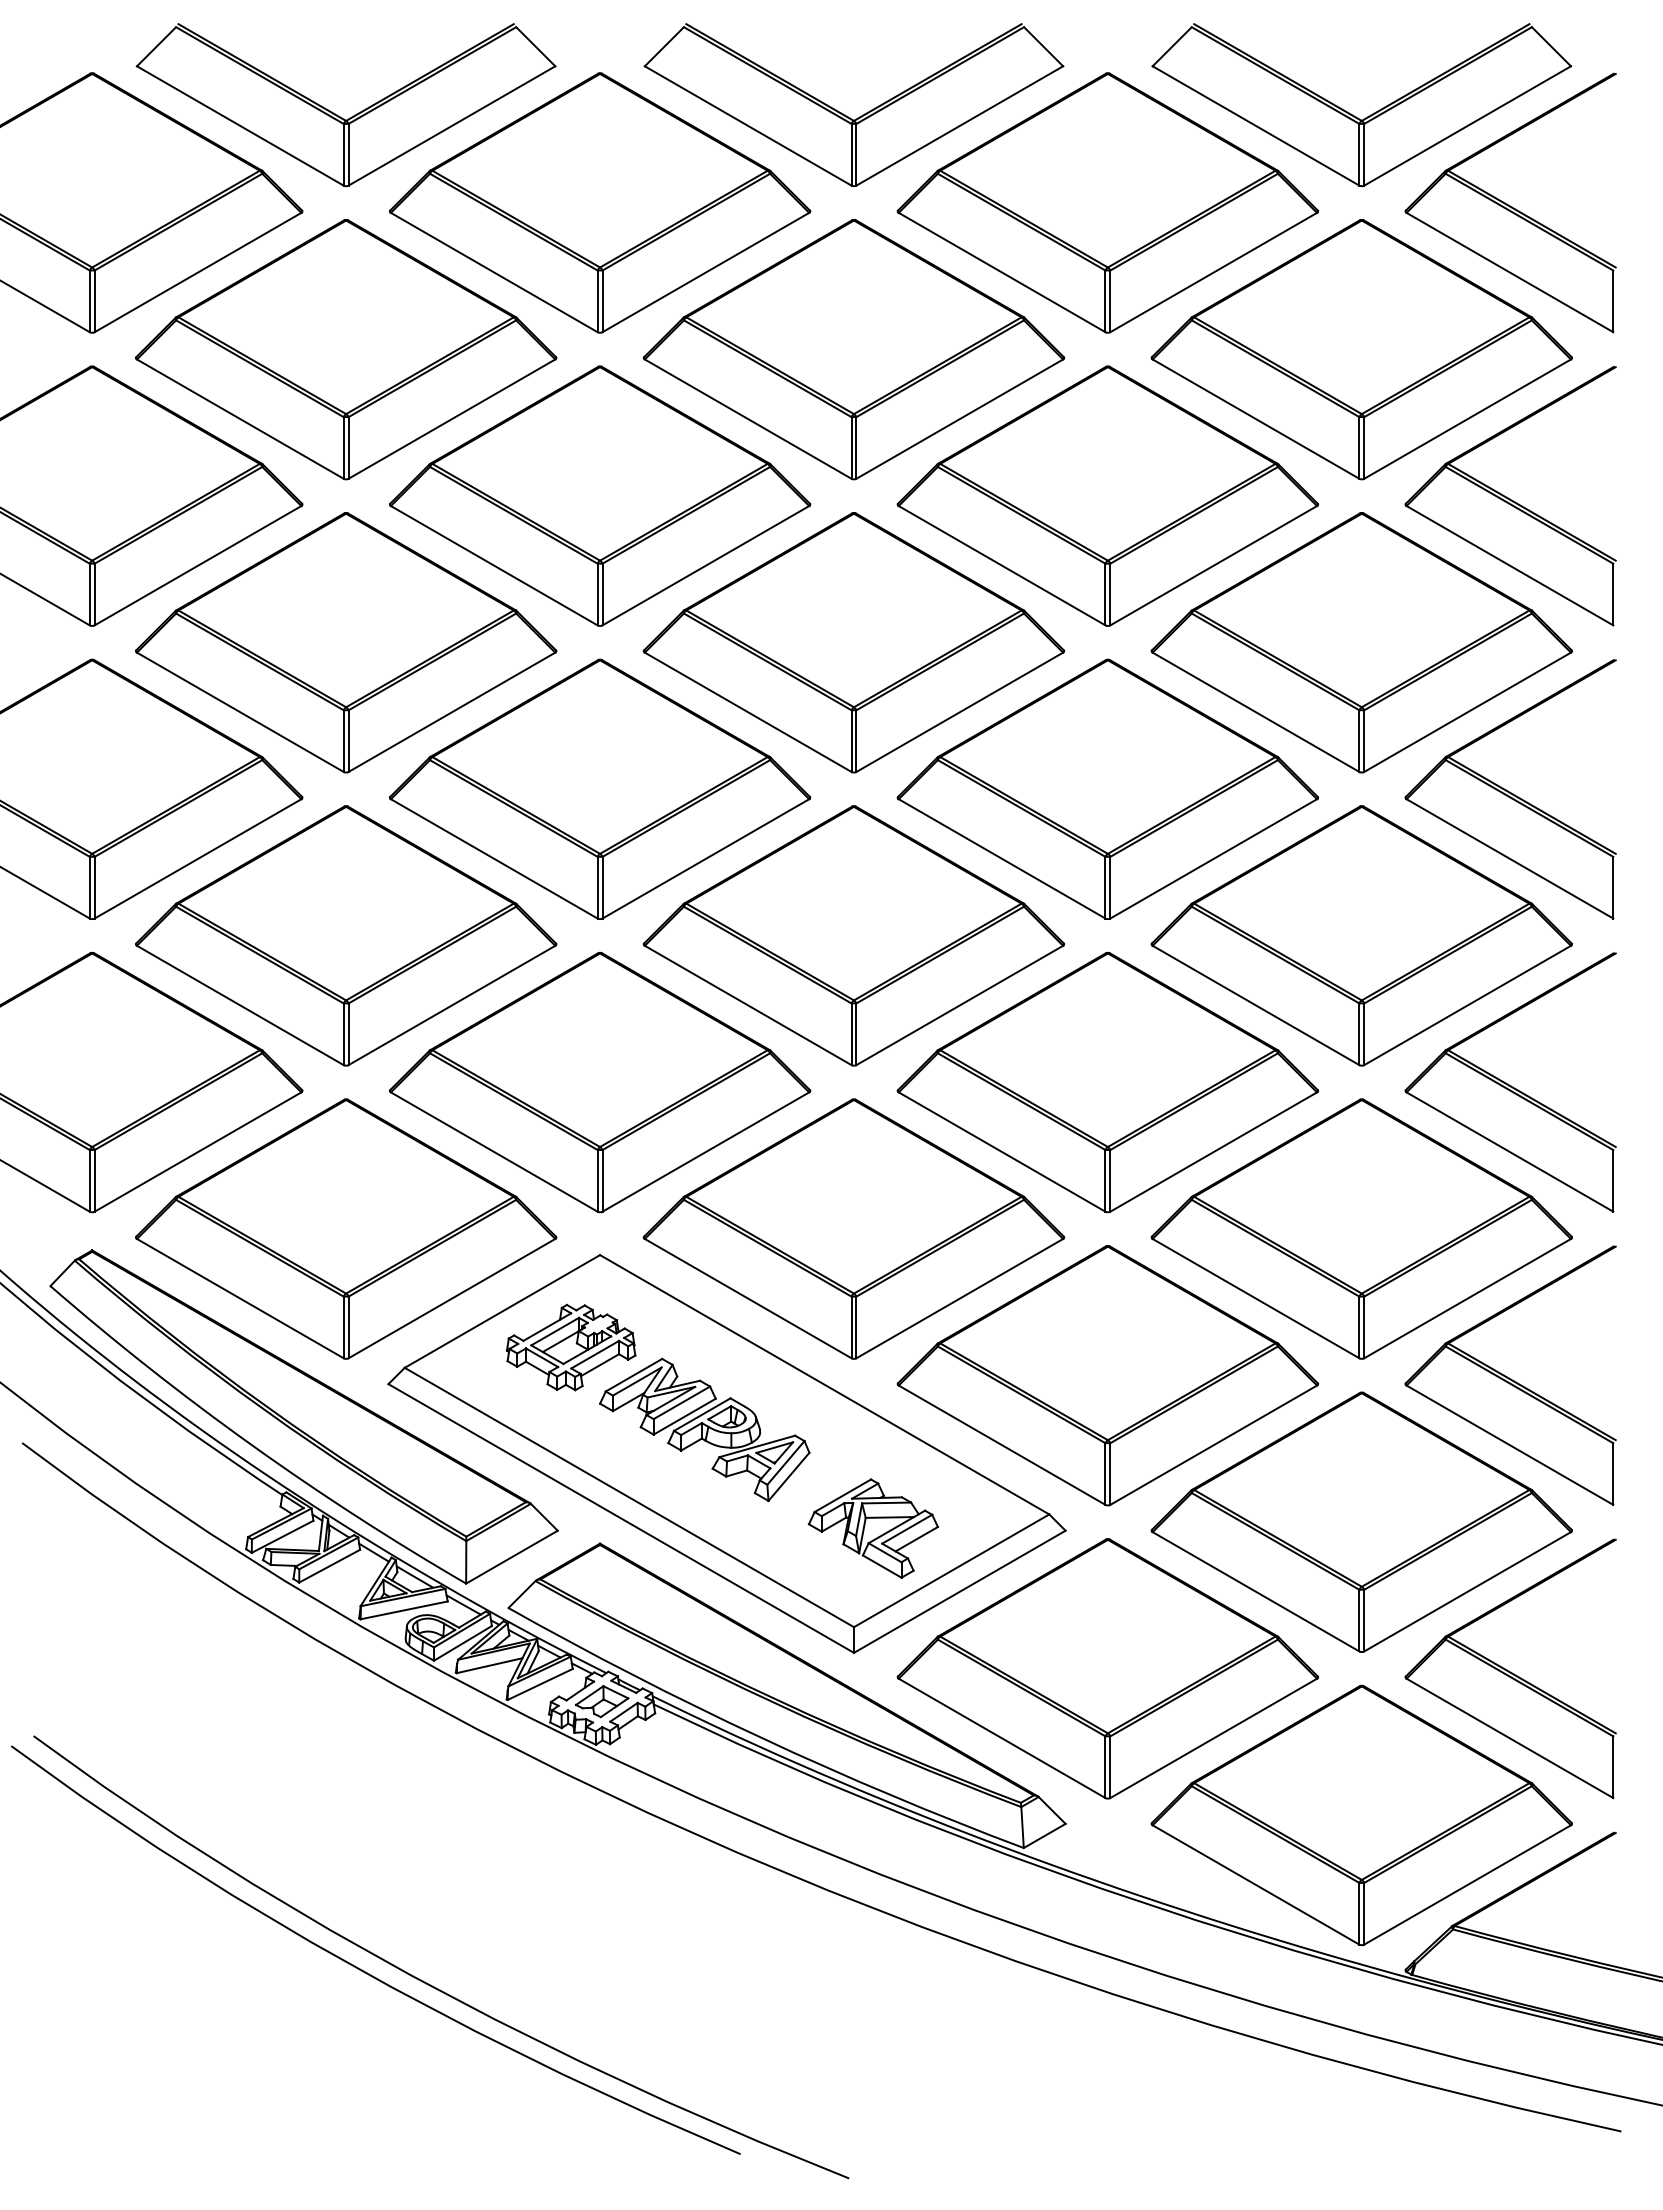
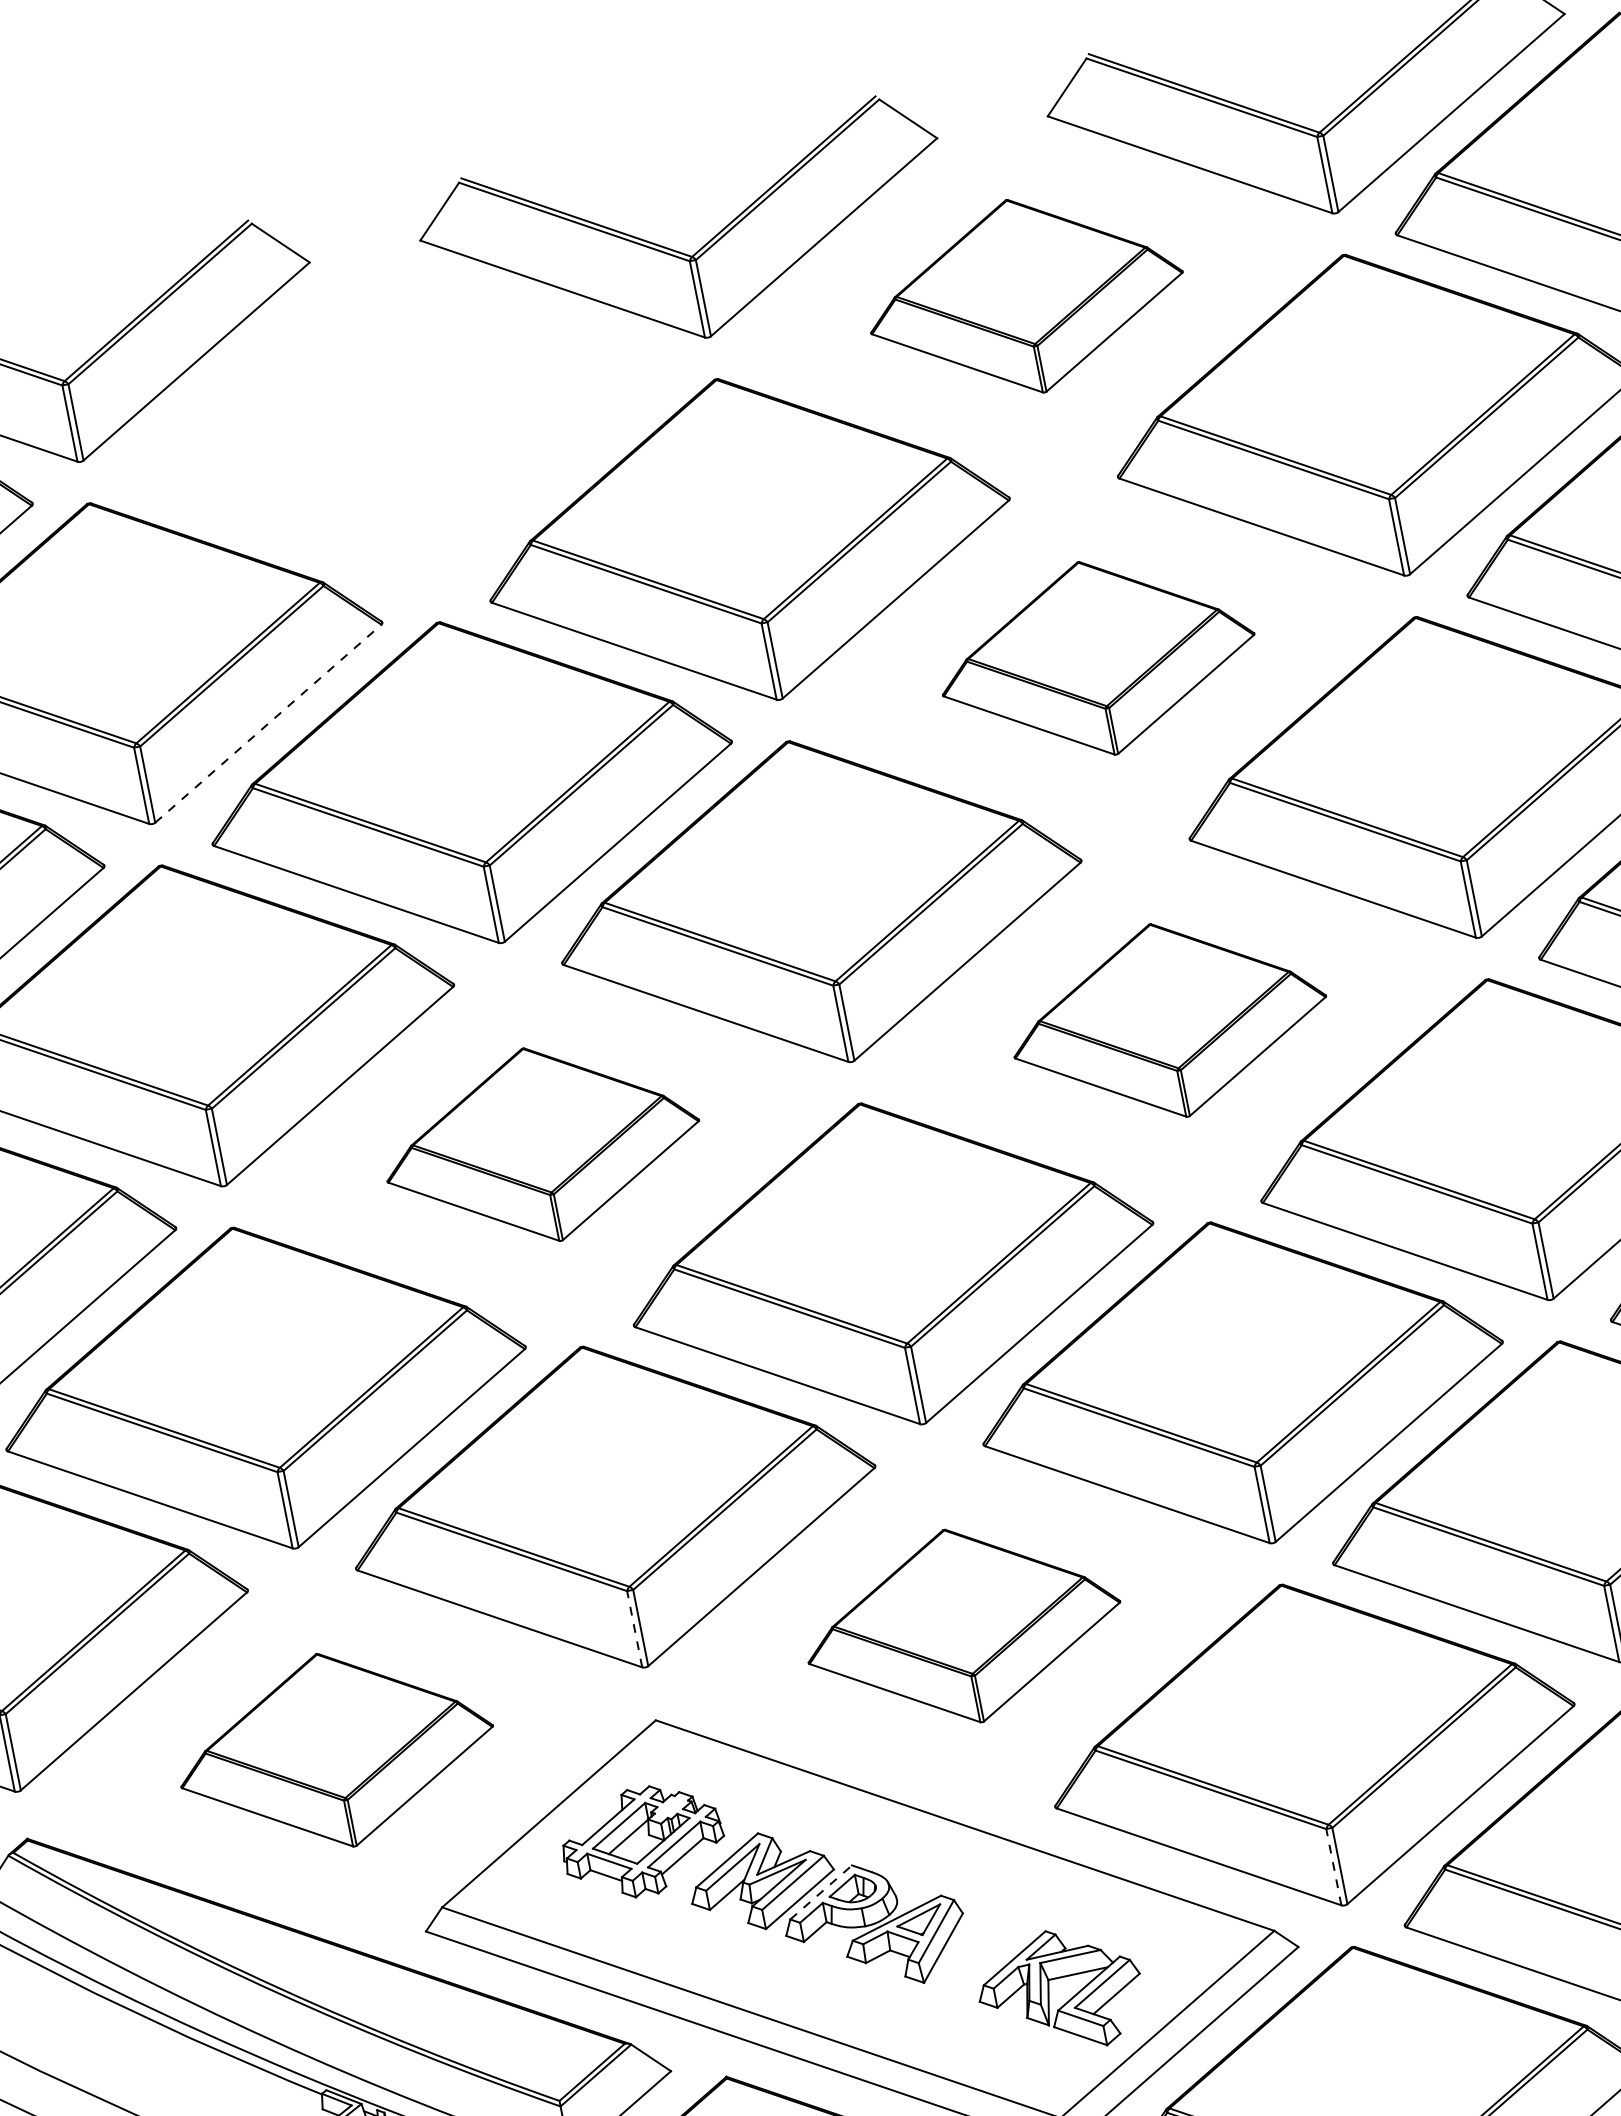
part: (600, 202) -> (398, 419), removed
part: (1107, 202) -> (1025, 295), size x0.6
line: (452, 418) -> (268, 722), solid -> dashed
part: (1107, 495) -> (1096, 657), size x0.6
part: (600, 788) -> (542, 1143), size x0.6
part: (1107, 788) -> (1168, 1019), size x0.6
line: (597, 1180) -> (634, 1628), solid -> dashed
part: (346, 1228) -> (336, 1749), size x0.6
part: (853, 1228) -> (962, 1625), size x0.6
line: (702, 1414) -> (821, 1892), solid -> dashed
line: (1105, 1474) -> (1334, 1867), solid -> dashed

